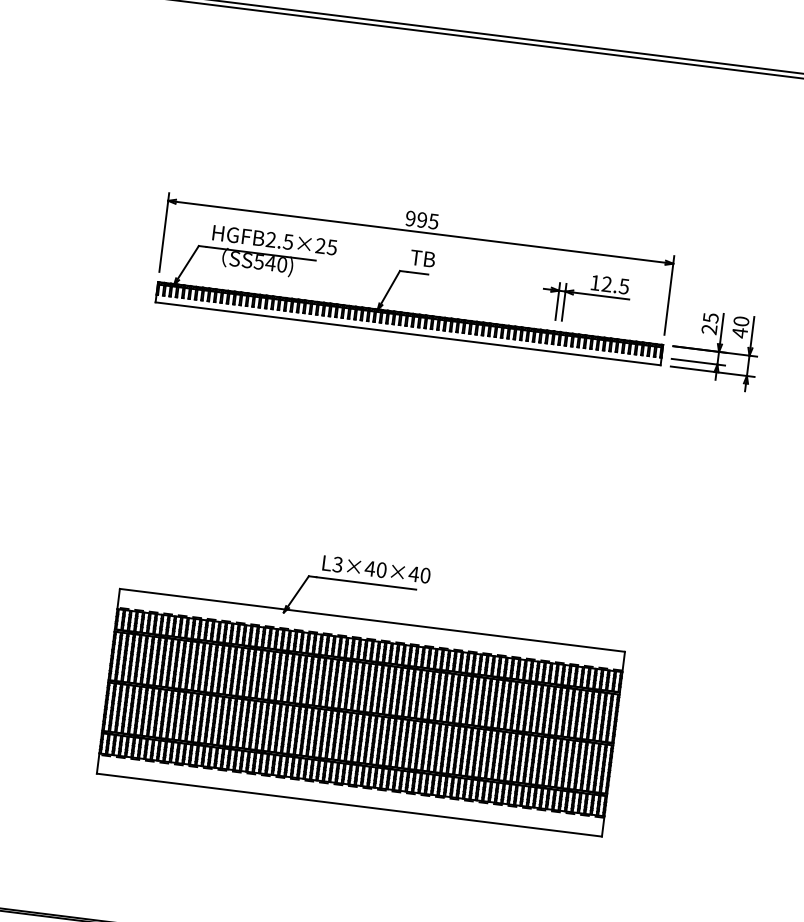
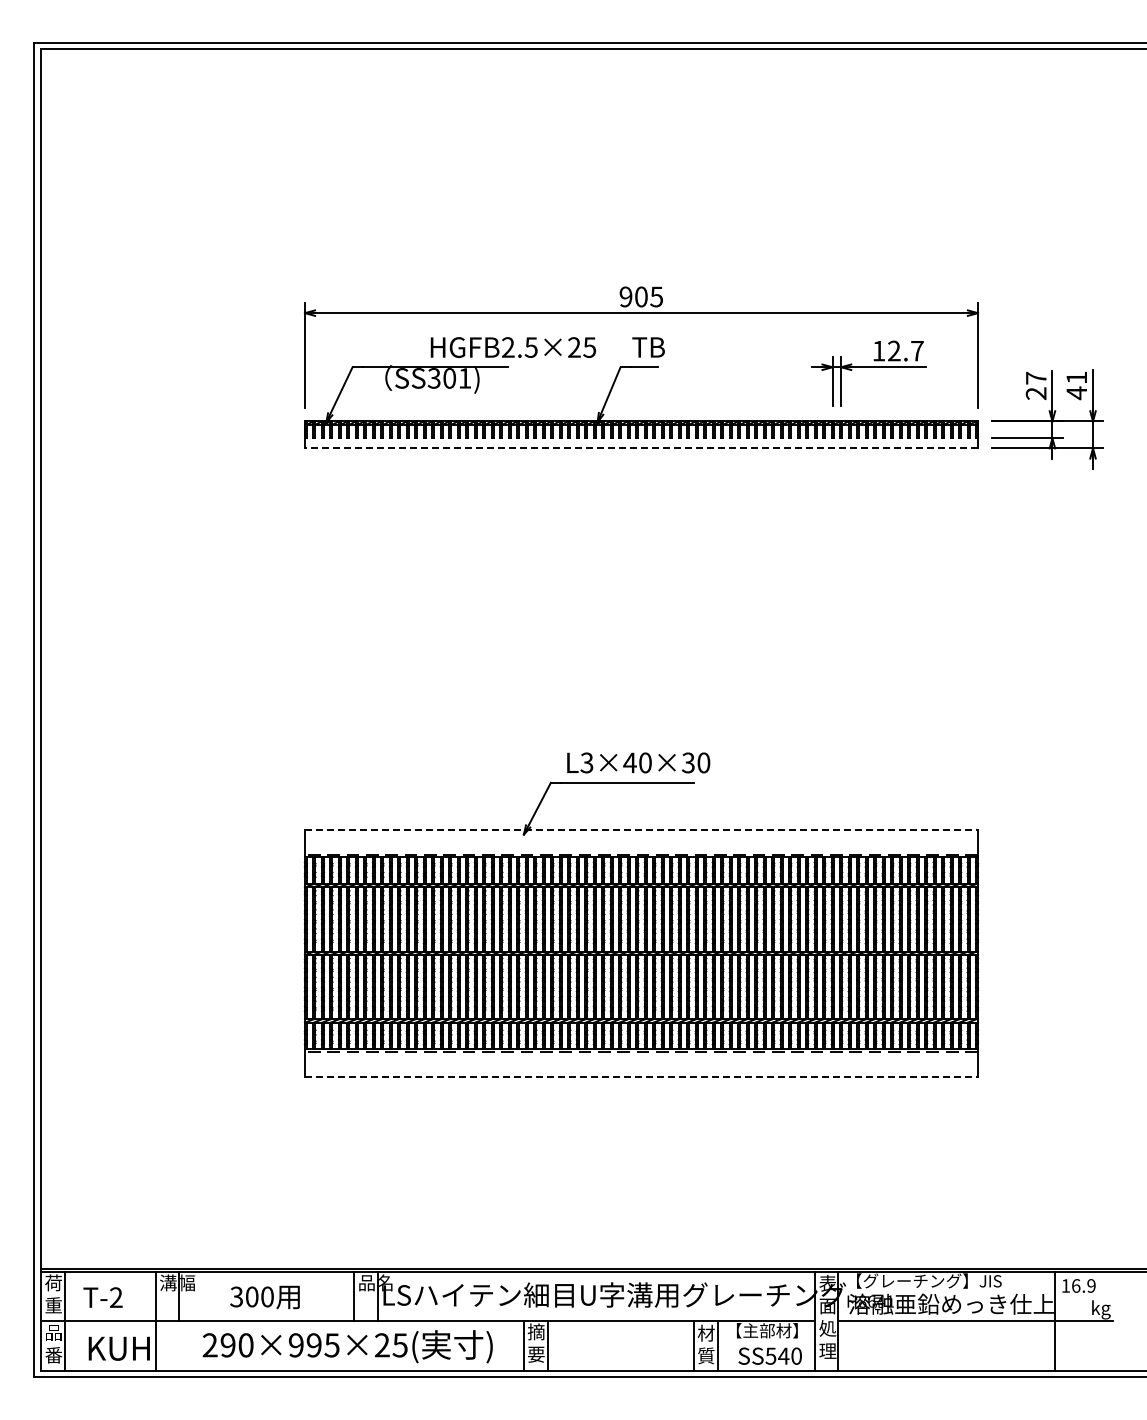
text: (422, 219) -> (641, 296), 995 -> 905
text: (274, 240) -> (512, 347), moved
text: (270, 263) -> (449, 378), SS540) -> SS301)
text: (623, 286) -> (916, 351), 12.5 -> 12.7
text: (711, 317) -> (1036, 377), 25 -> 27
text: (741, 321) -> (1076, 377), 40 -> 41
line: (408, 333) -> (641, 448), solid -> dashed
text: (414, 573) -> (688, 762), L3×40×40 -> L3×40×30
line: (372, 620) -> (641, 830), solid -> dashed
line: (349, 805) -> (641, 1076), solid -> dashed

